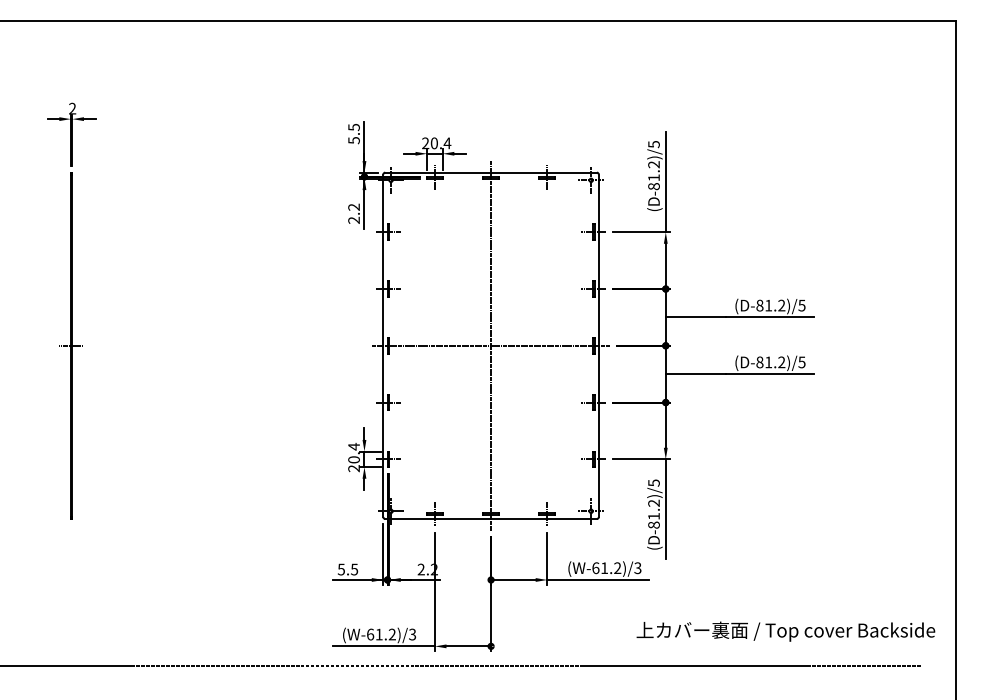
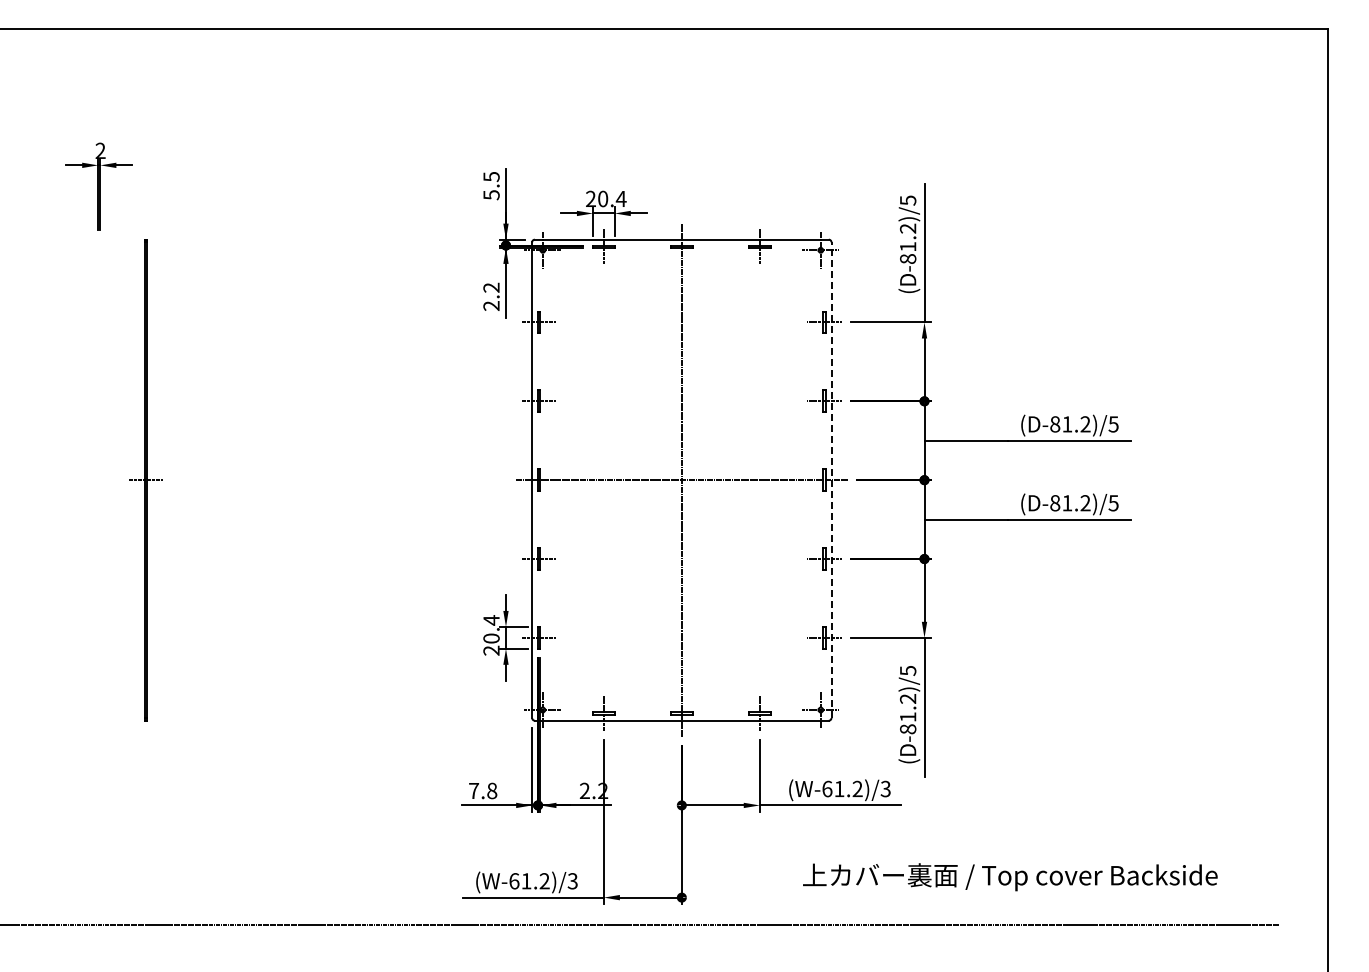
part: (71, 346) -> (145, 480), moved
line: (598, 346) -> (831, 480), solid -> dashed
text: (347, 569) -> (482, 790), 5.5 -> 7.8
text: (786, 631) -> (1010, 877), moved

